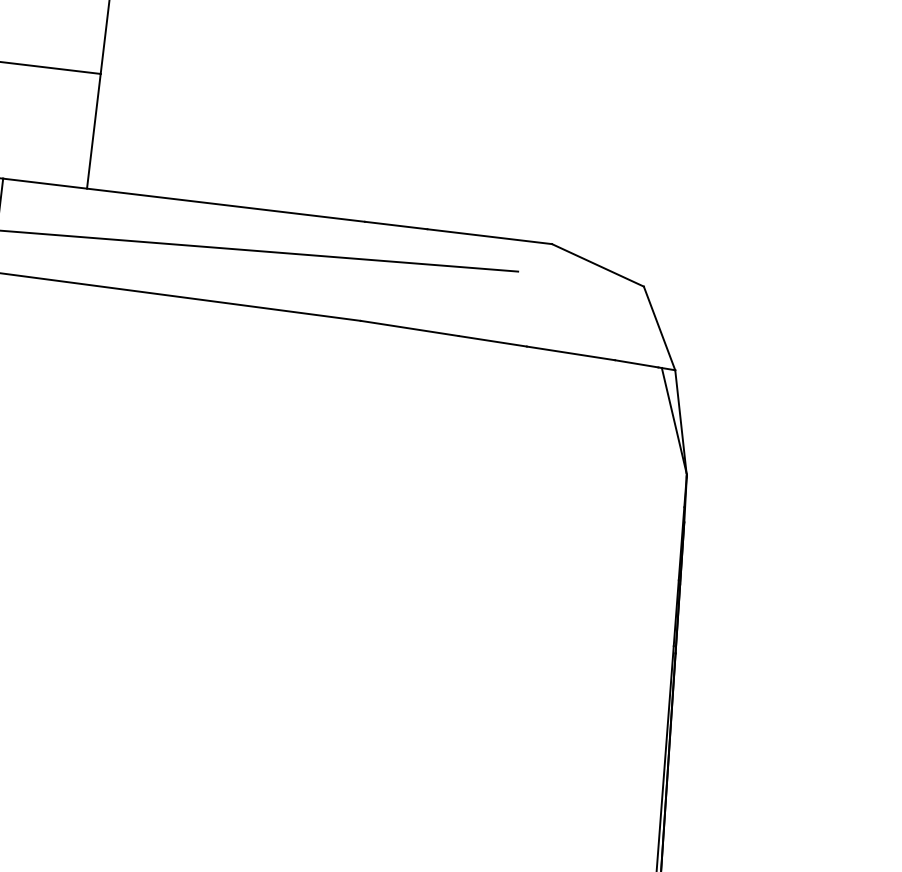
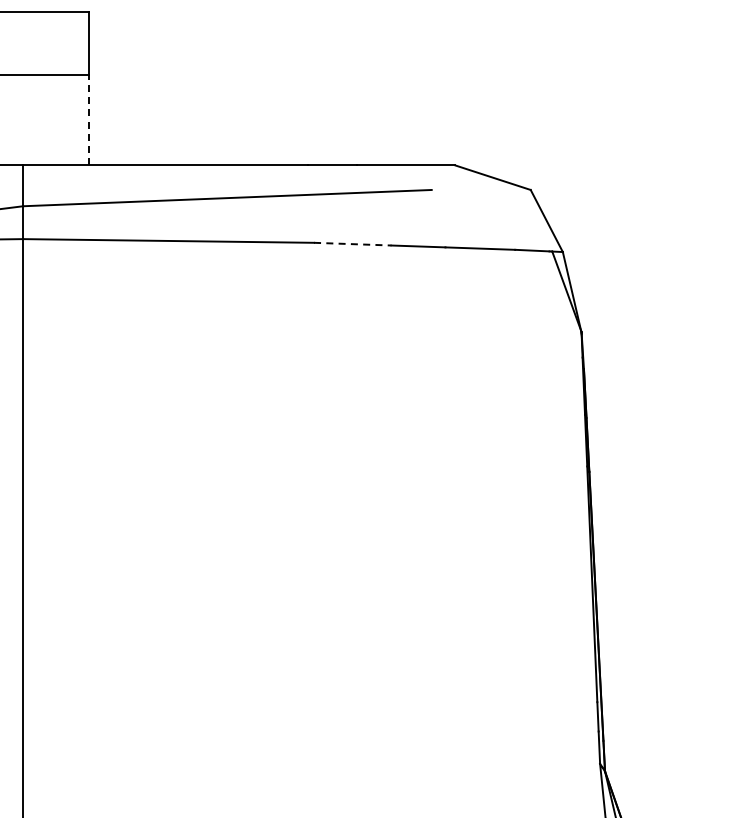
line: (94, 130) -> (89, 119), solid -> dashed
line: (409, 328) -> (352, 244), solid -> dashed

